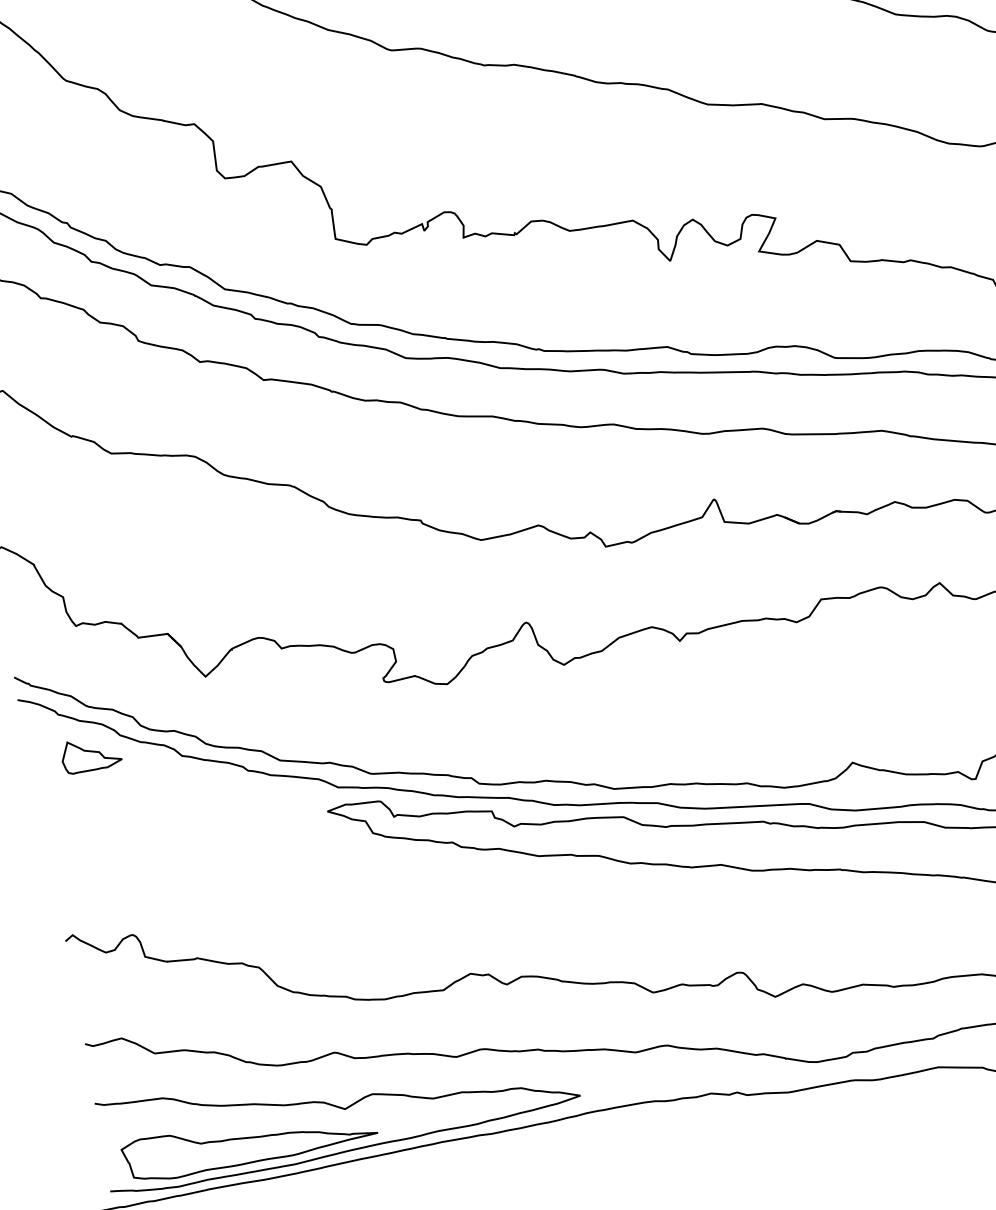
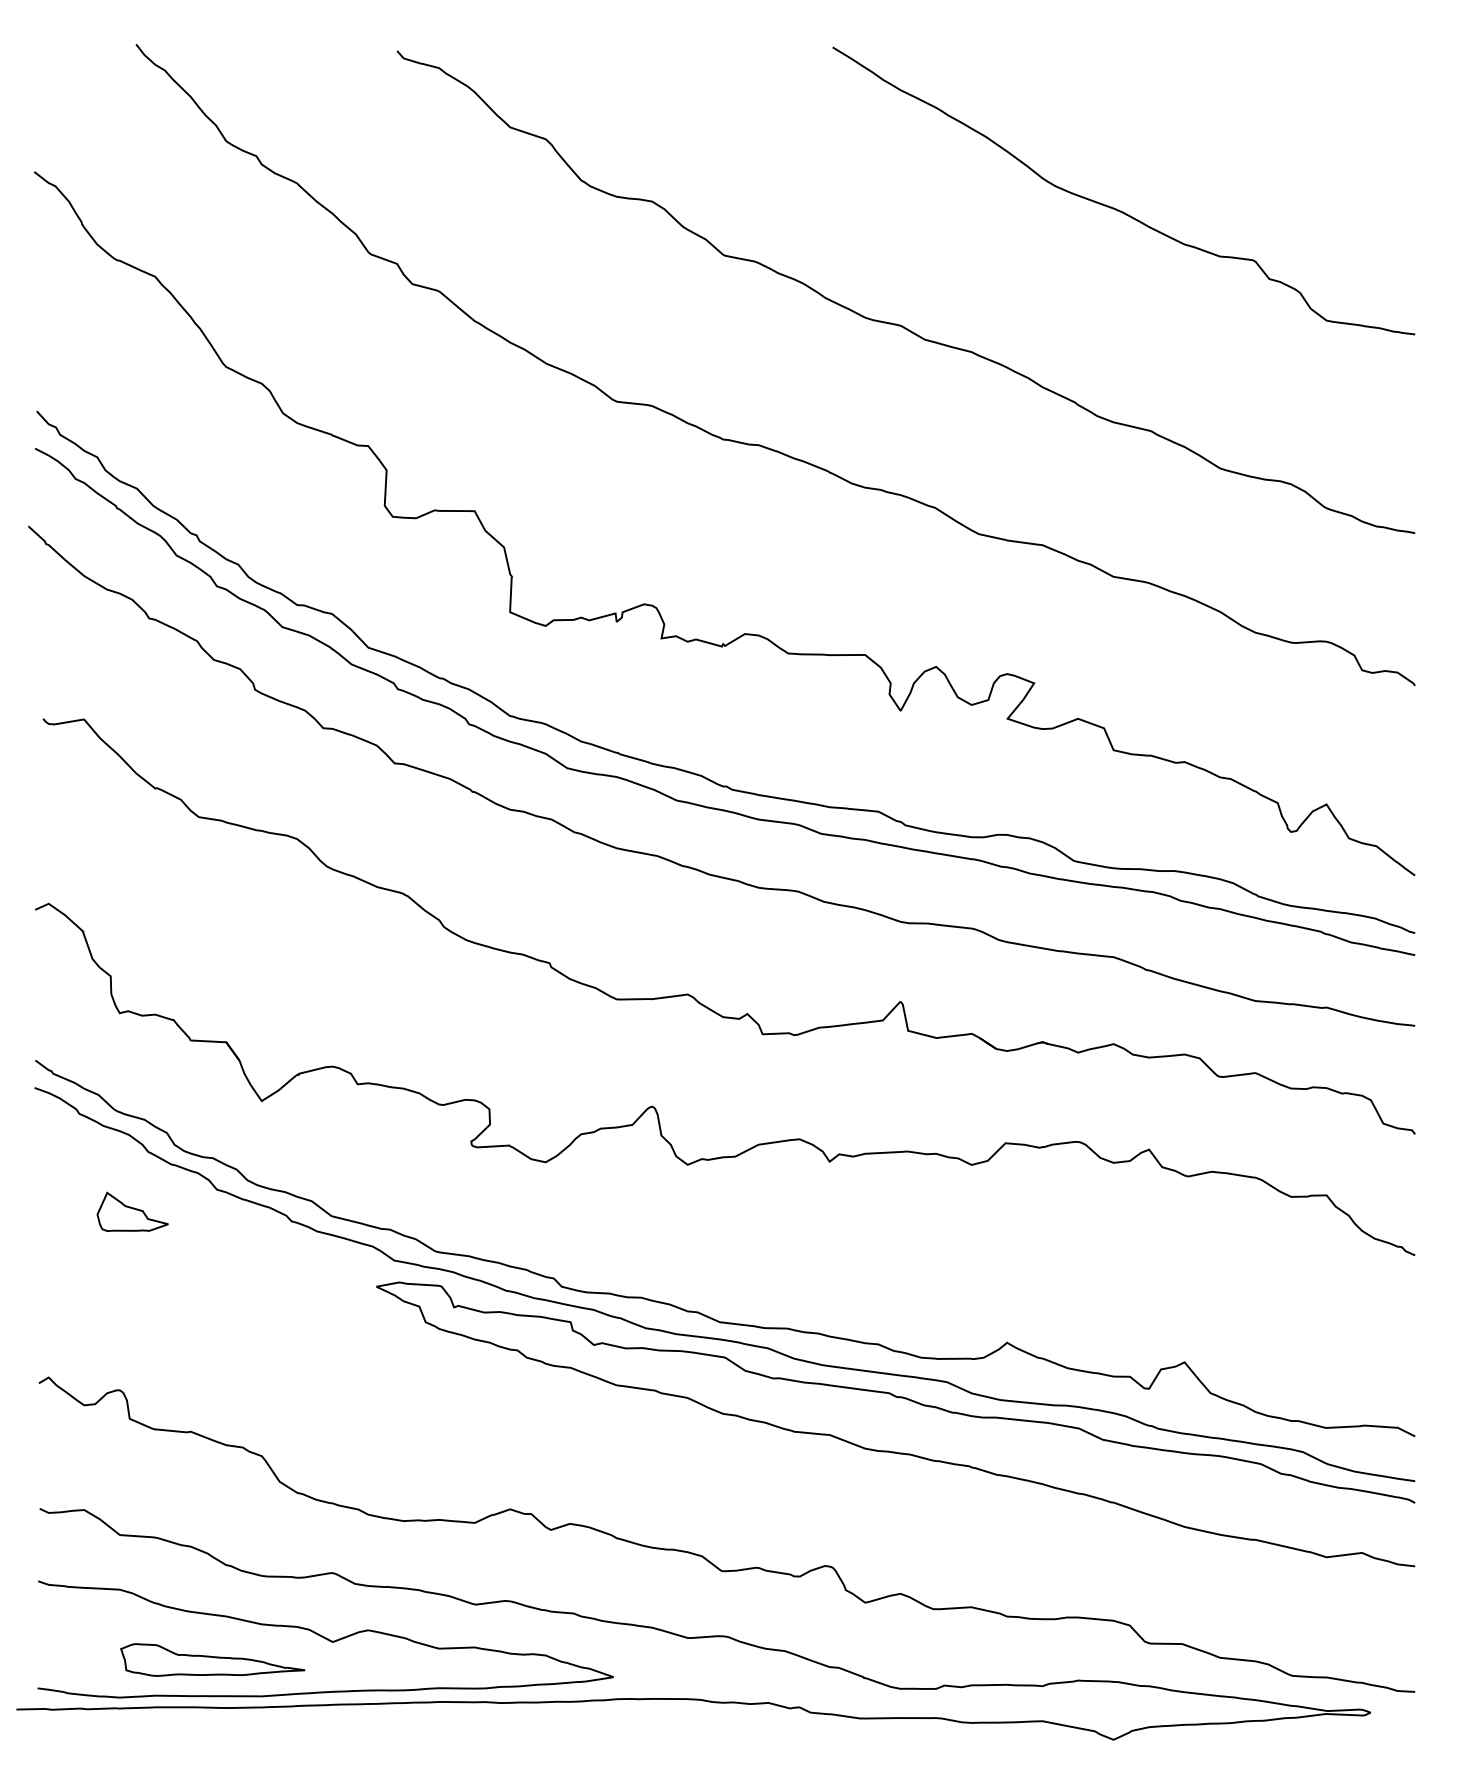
part: (90, 754) -> (132, 1211), moved
part: (249, 1141) -> (212, 1659), size x0.6

